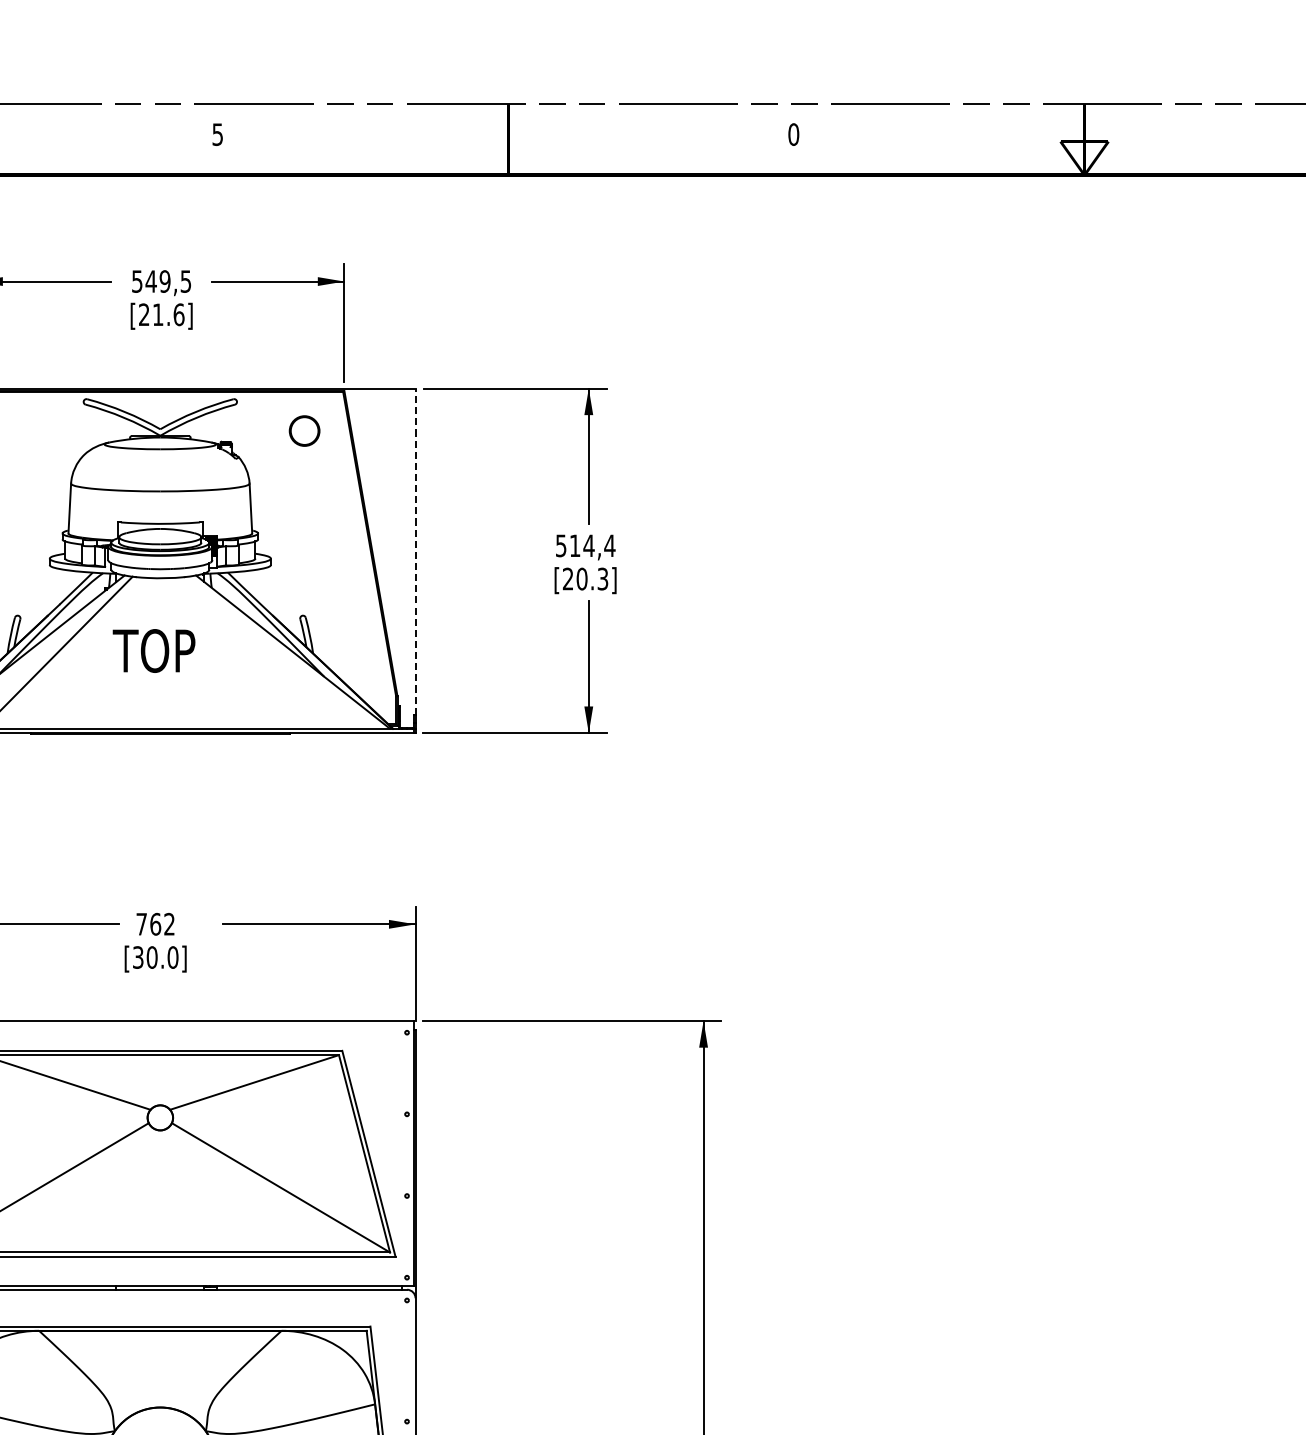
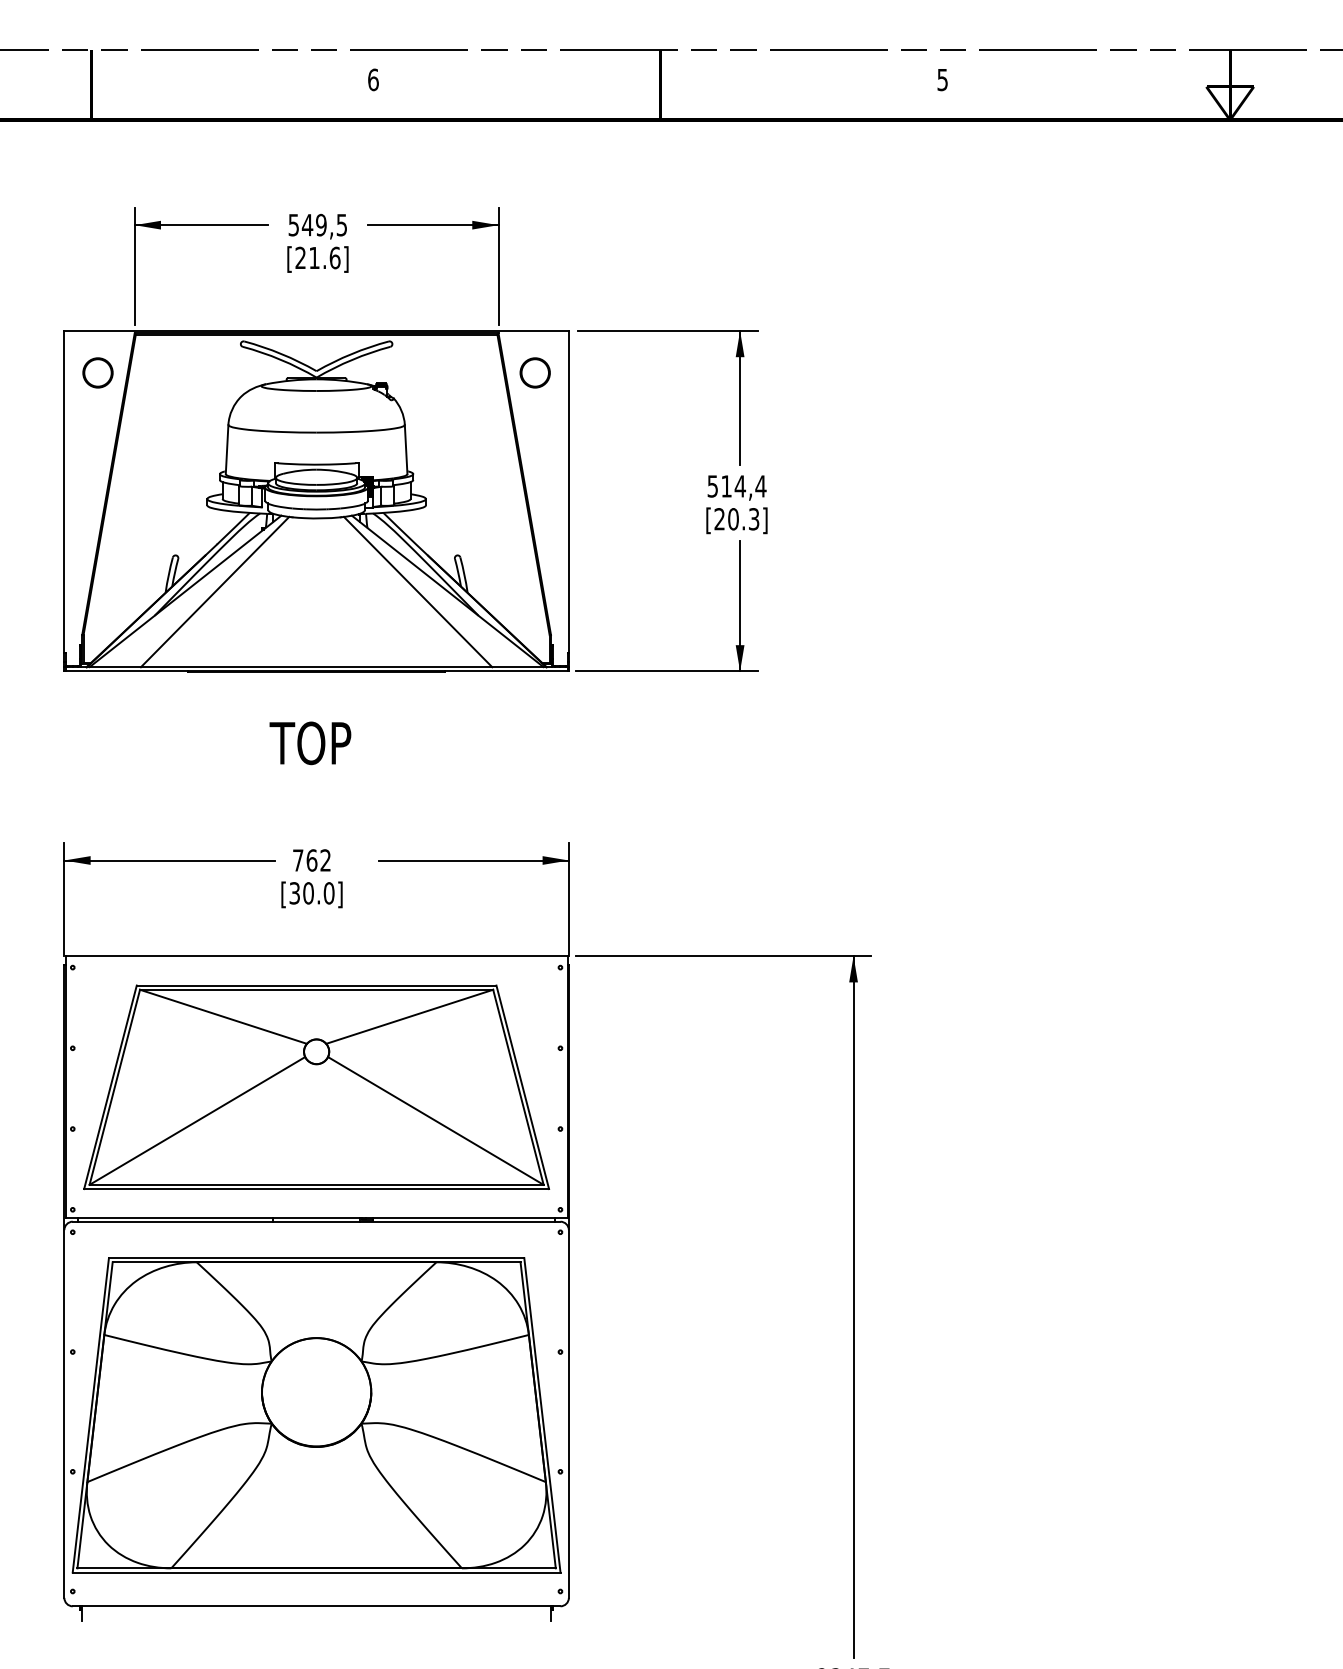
text: (217, 134) -> (373, 79), 5 -> 6
text: (793, 134) -> (942, 79), 0 -> 5
circle: (303, 430) -> (534, 372), moved
line: (415, 551) -> (568, 491), dashed -> solid
text: (154, 651) -> (310, 743), moved
line: (262, 652) -> (417, 591), added

